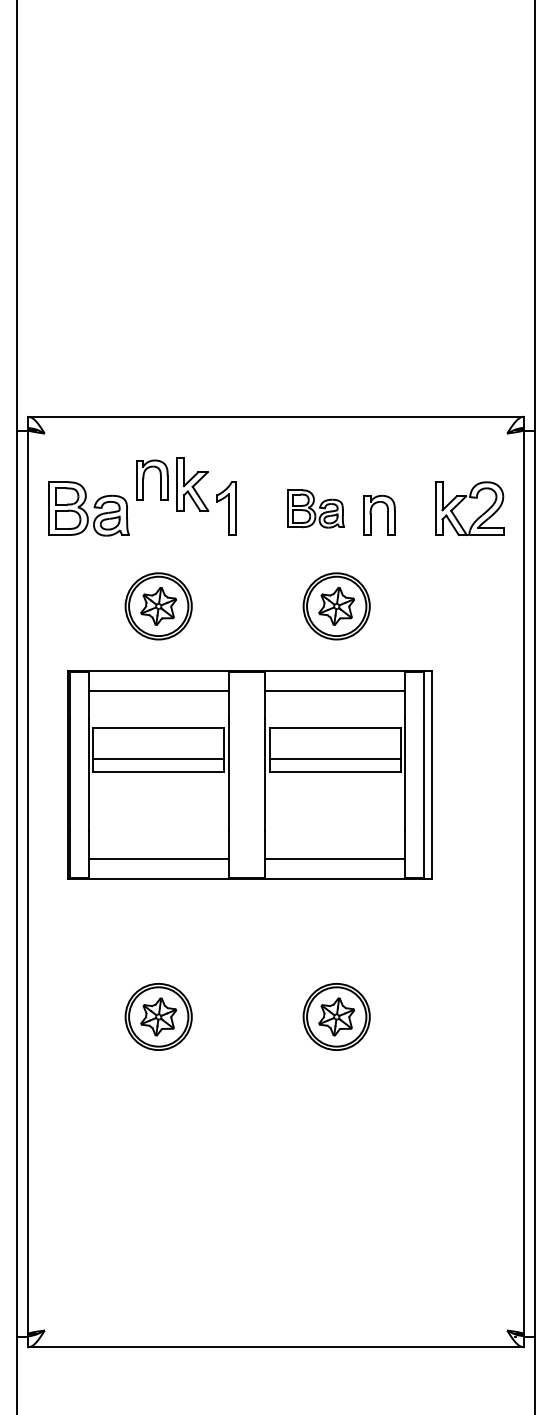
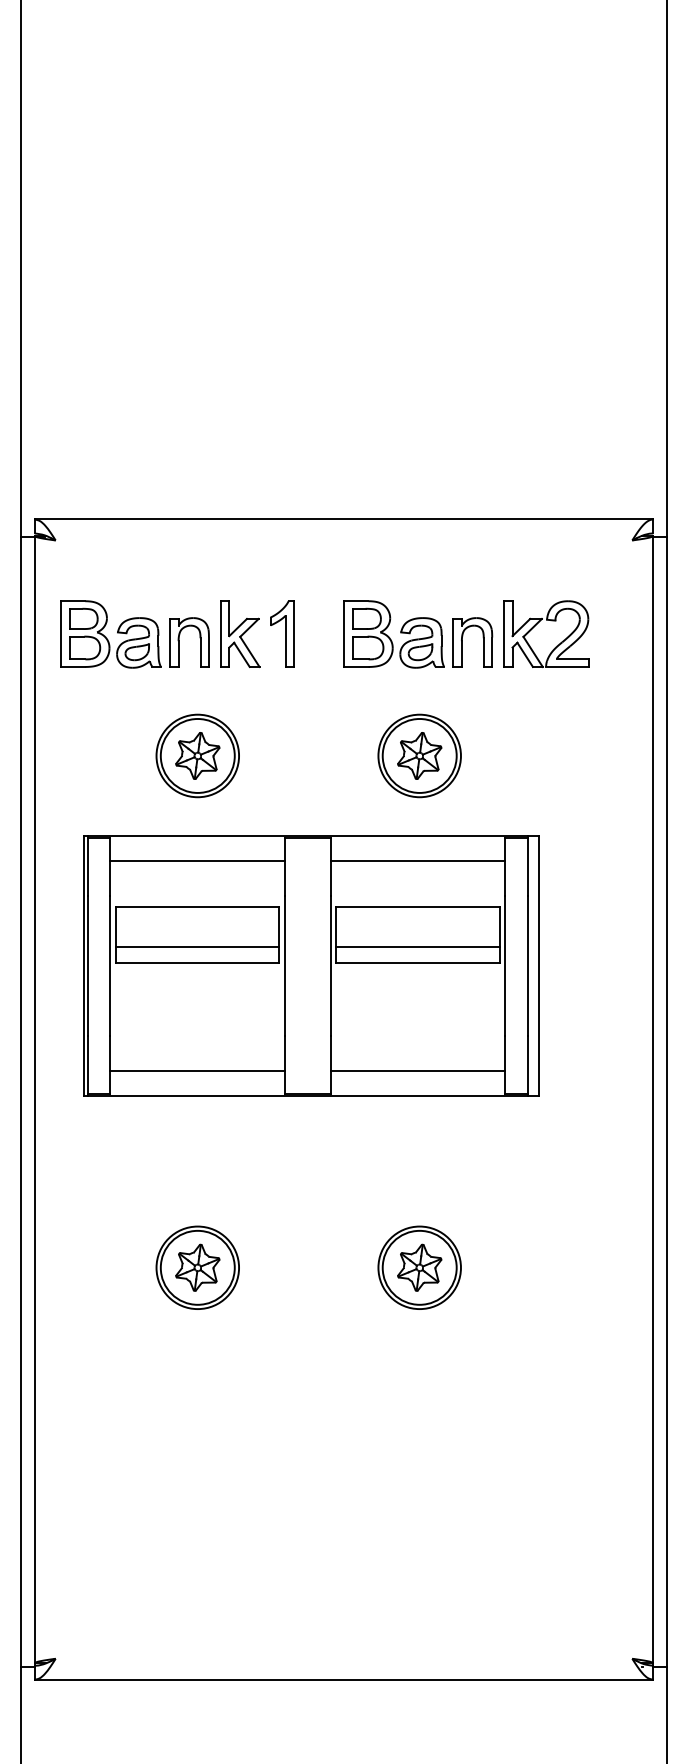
part: (144, 480) -> (179, 642), moved
part: (192, 484) -> (240, 633), moved
part: (462, 500) -> (537, 624), moved
part: (315, 508) -> (393, 634), size x1.43

